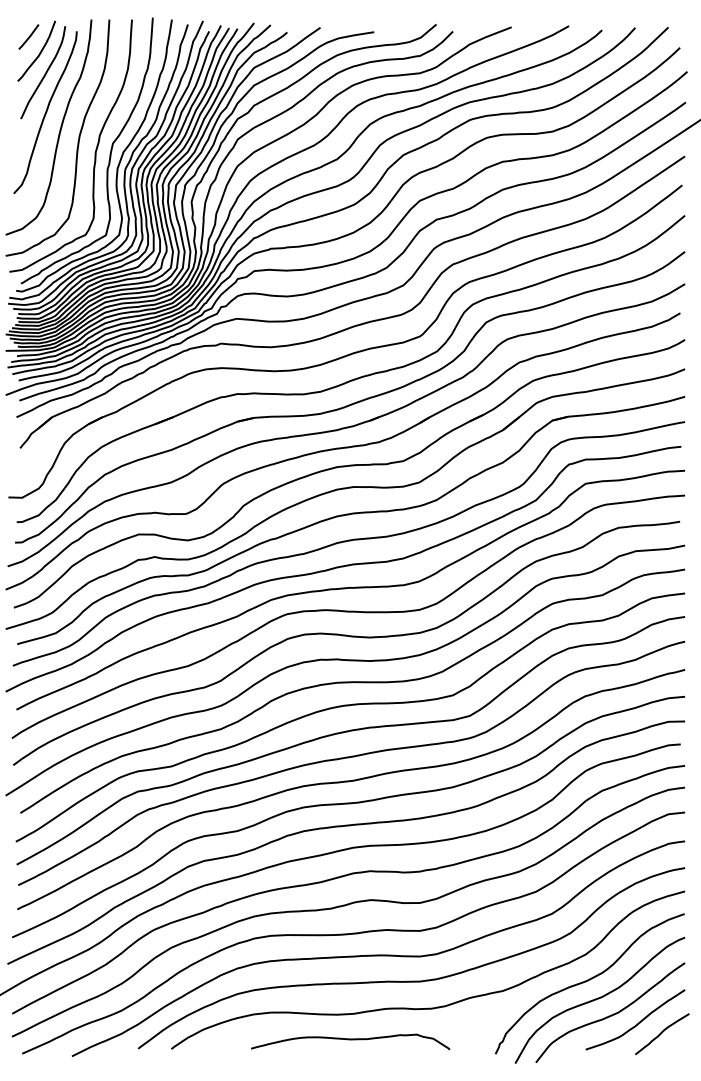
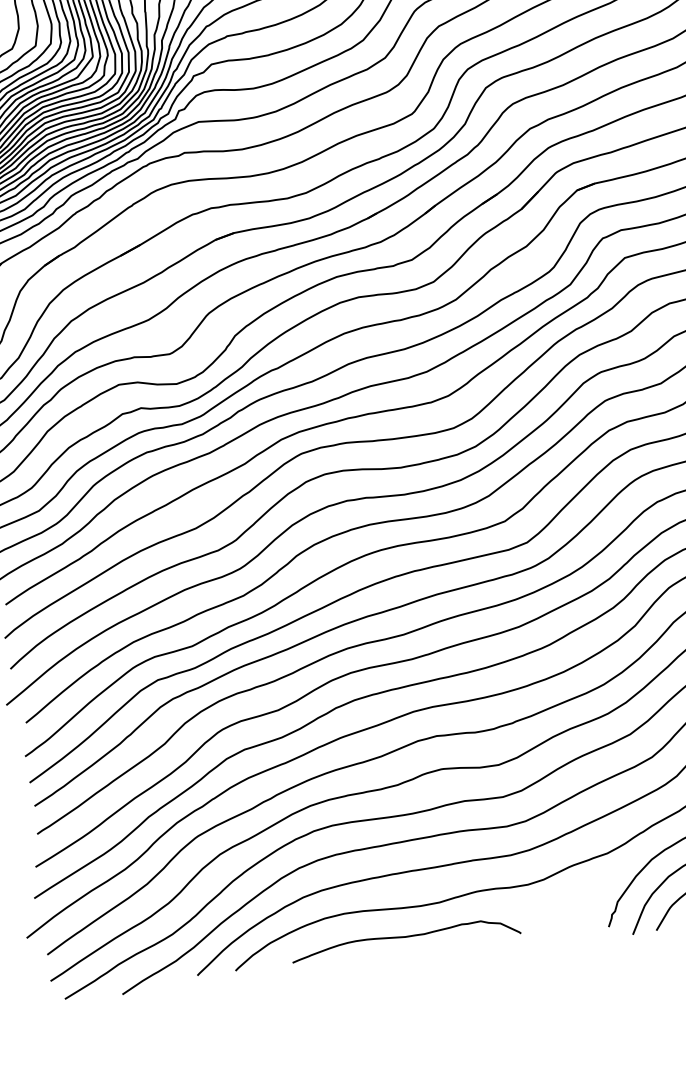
curve: (350, 1040) -> (405, 938), moved

